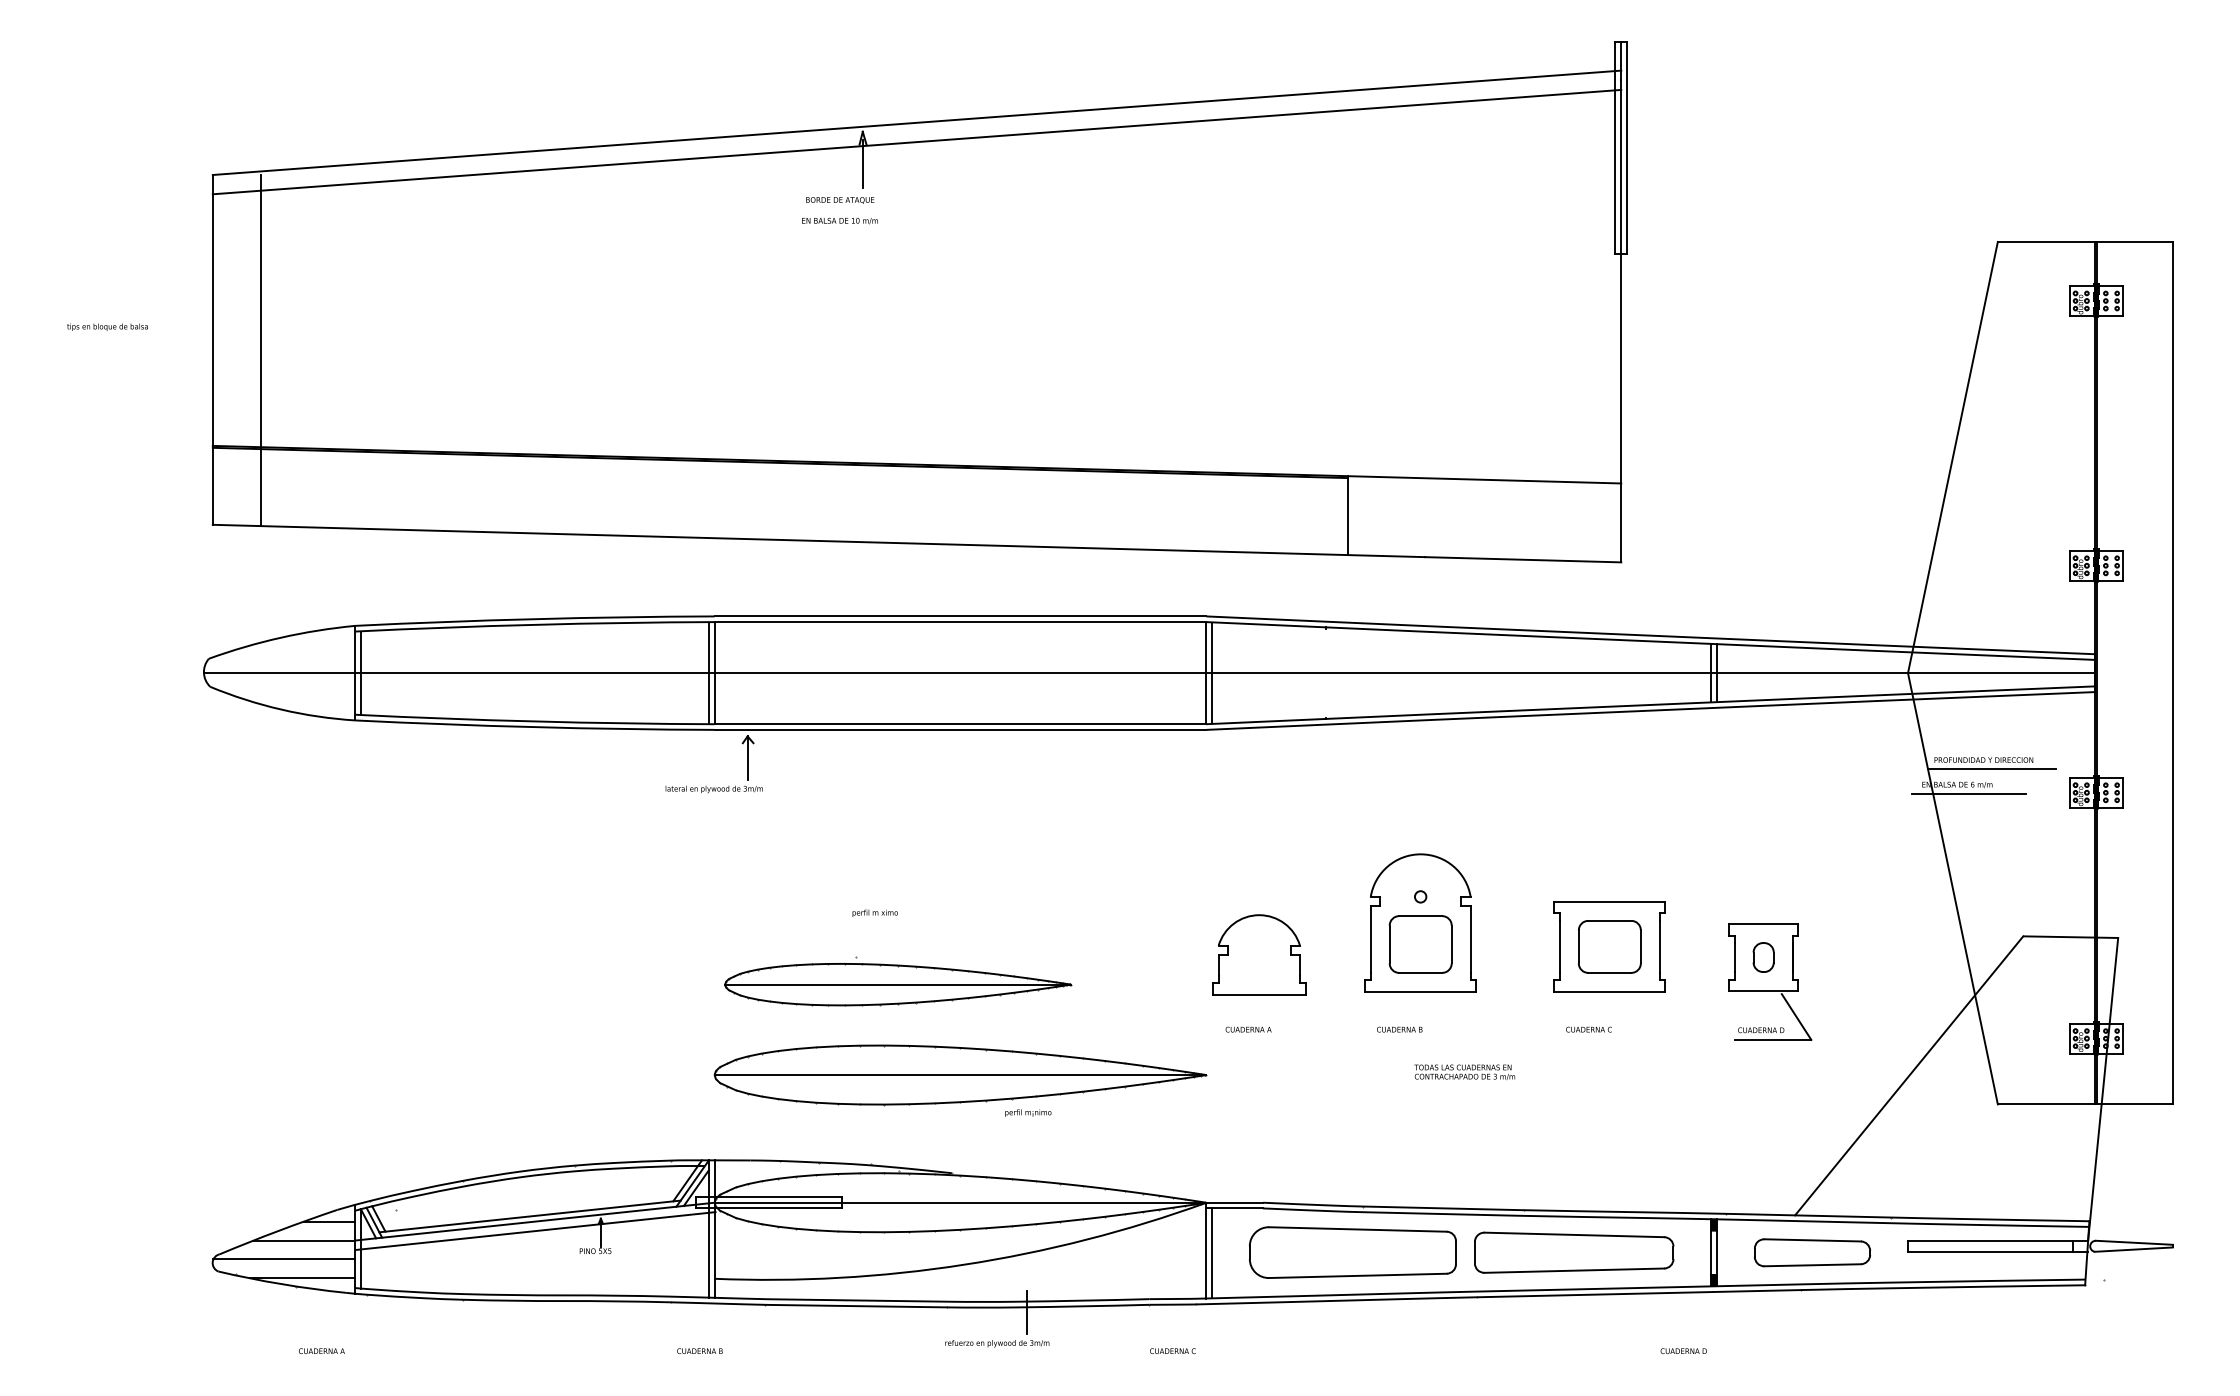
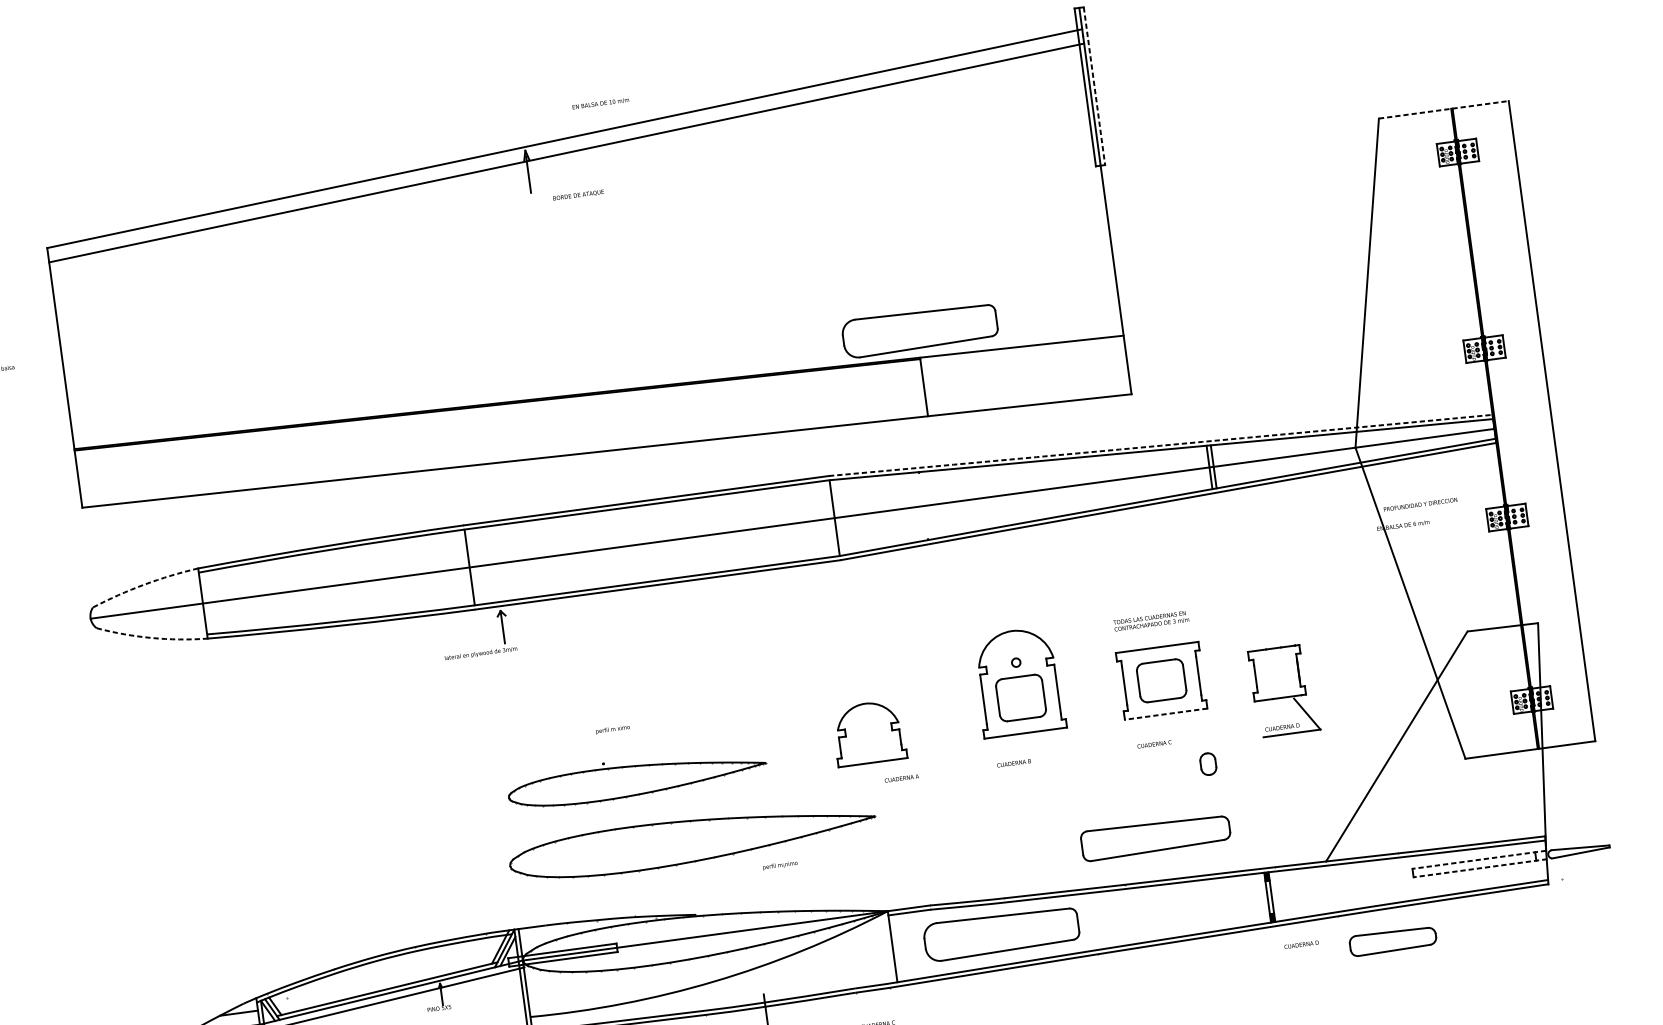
line: (1627, 148) -> (1094, 86), solid -> dashed
text: (840, 200) -> (578, 195), moved
text: (839, 220) -> (600, 103), moved
line: (2085, 241) -> (1443, 109), solid -> dashed
line: (260, 349) -> (100, 372), removed
part: (1352, 439) -> (919, 330), added
arc: (1650, 635) -> (1160, 445), solid -> dashed
arc: (281, 637) -> (144, 584), solid -> dashed
line: (360, 672) -> (206, 602), removed
line: (1212, 672) -> (839, 517), removed
line: (708, 673) -> (465, 568), removed
arc: (281, 709) -> (151, 637), solid -> dashed
line: (1991, 768) -> (1427, 510), removed
line: (1968, 793) -> (1412, 530), removed
part: (1259, 954) -> (869, 732), moved
part: (1763, 957) -> (1208, 764), moved
line: (898, 984) -> (637, 780), removed
line: (1609, 991) -> (1165, 713), solid -> dashed
text: (1464, 1071) -> (1151, 620), moved
line: (960, 1075) -> (692, 841), removed
text: (1028, 1112) -> (780, 865), moved
line: (1997, 1240) -> (1478, 859), solid -> dashed
line: (1997, 1251) -> (1479, 868), solid -> dashed
part: (1574, 1252) -> (1156, 836), moved
part: (1812, 1252) -> (1393, 940), moved
line: (1212, 1253) -> (897, 948), removed
text: (1683, 1350) -> (1301, 944), moved

